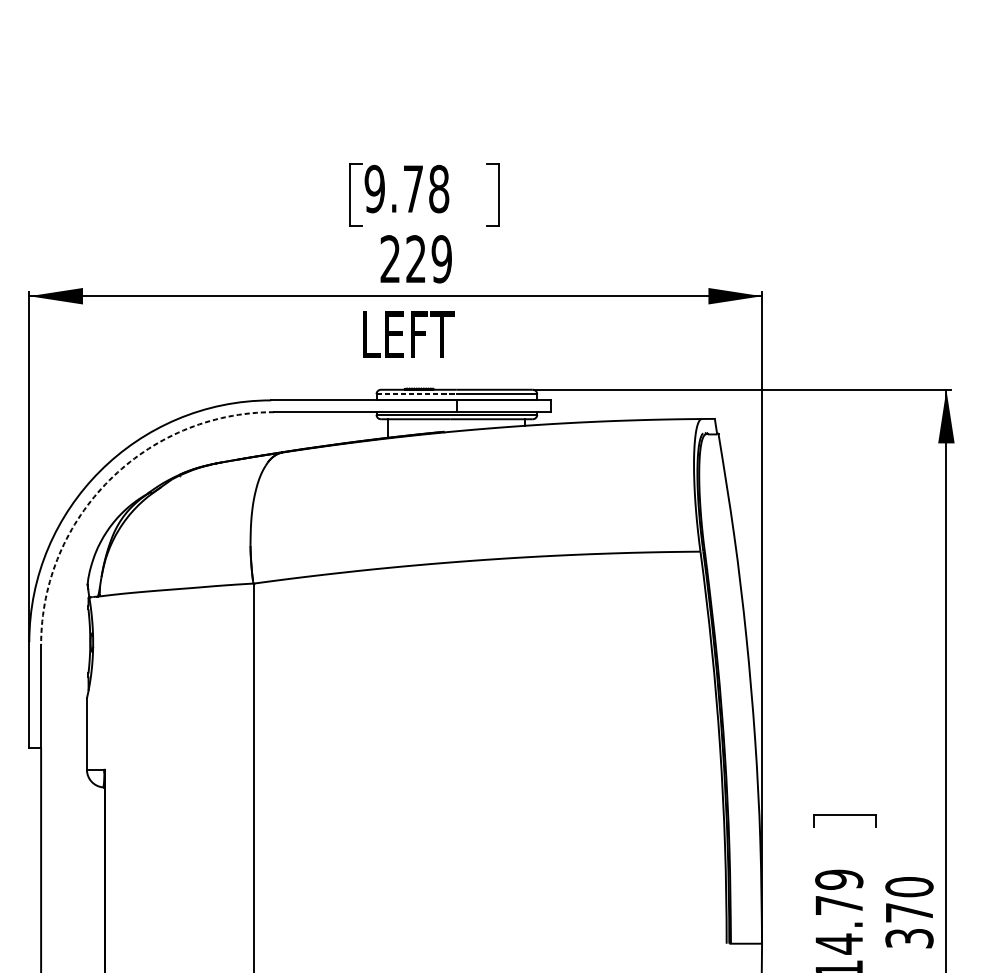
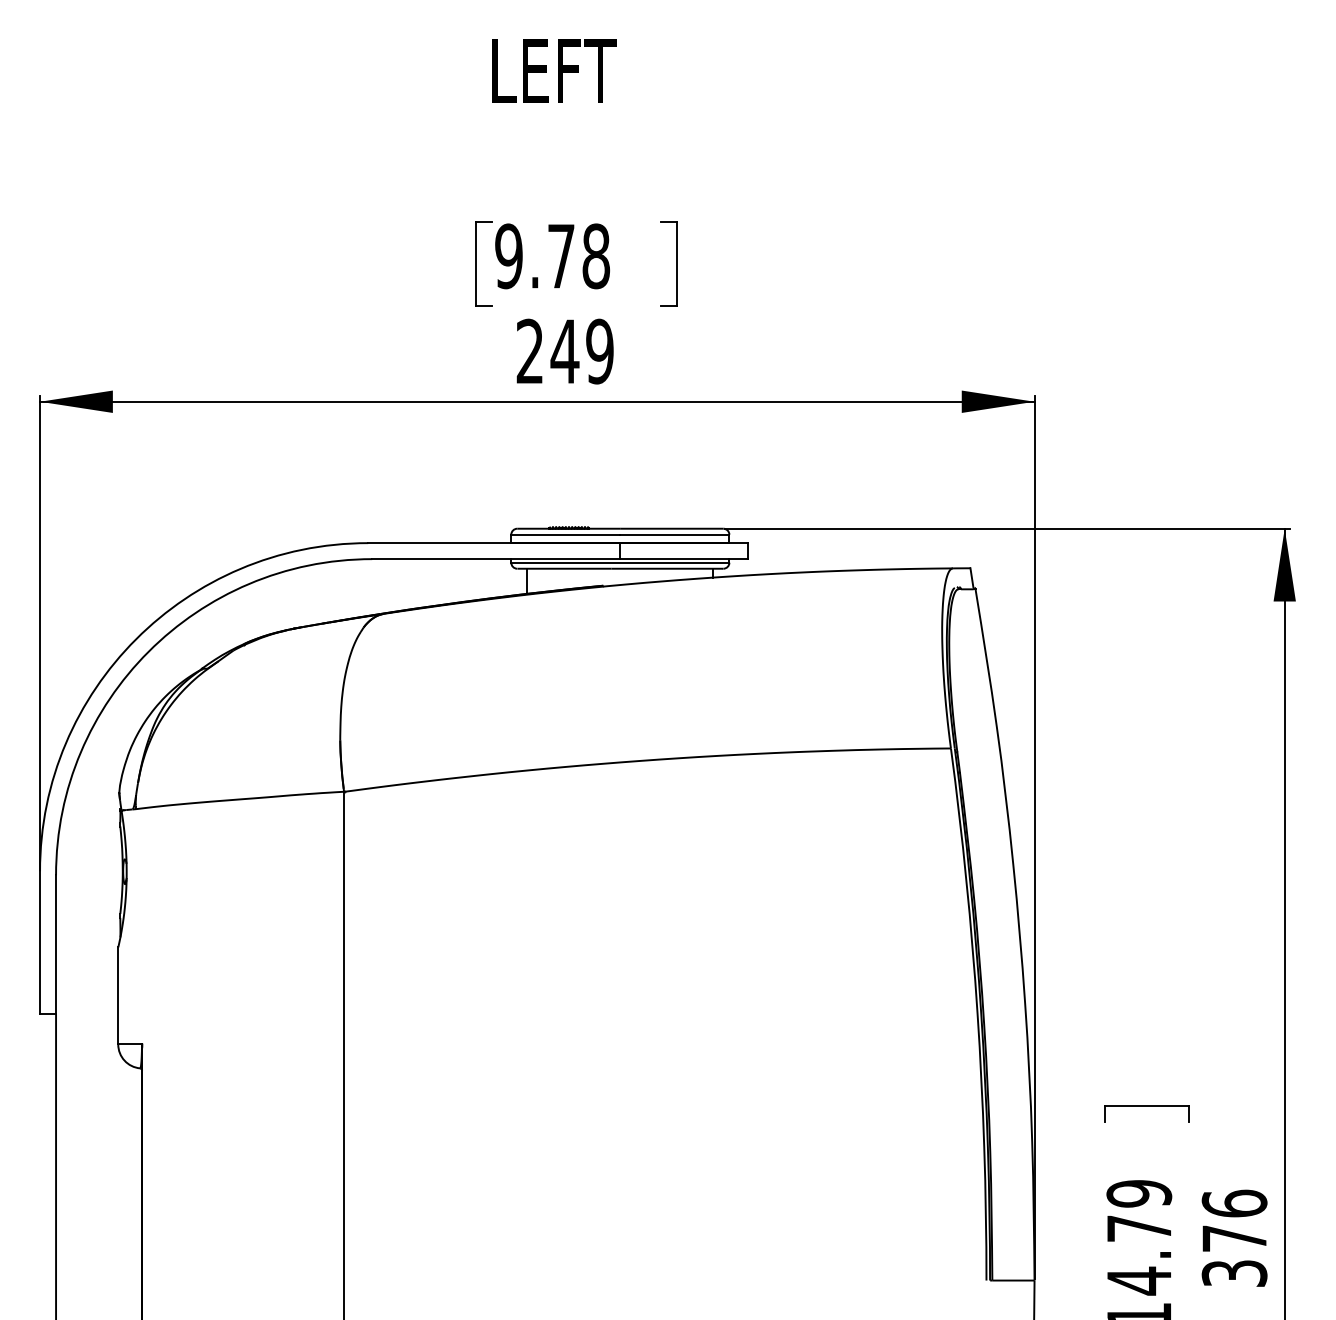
text: (415, 258) -> (564, 350), 229 -> 249
text: (408, 334) -> (554, 70), moved
line: (417, 394) -> (566, 534), dashed -> solid
arc: (109, 480) -> (148, 651), dashed -> solid
text: (909, 886) -> (1234, 1203), 370 -> 376

